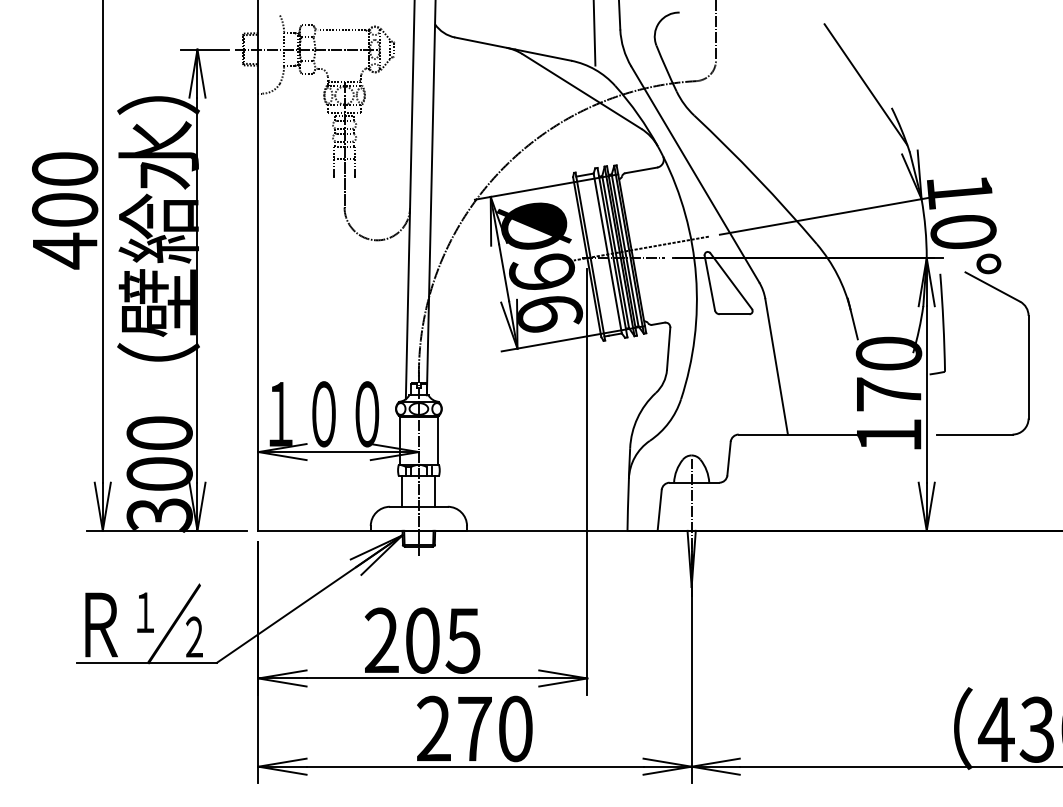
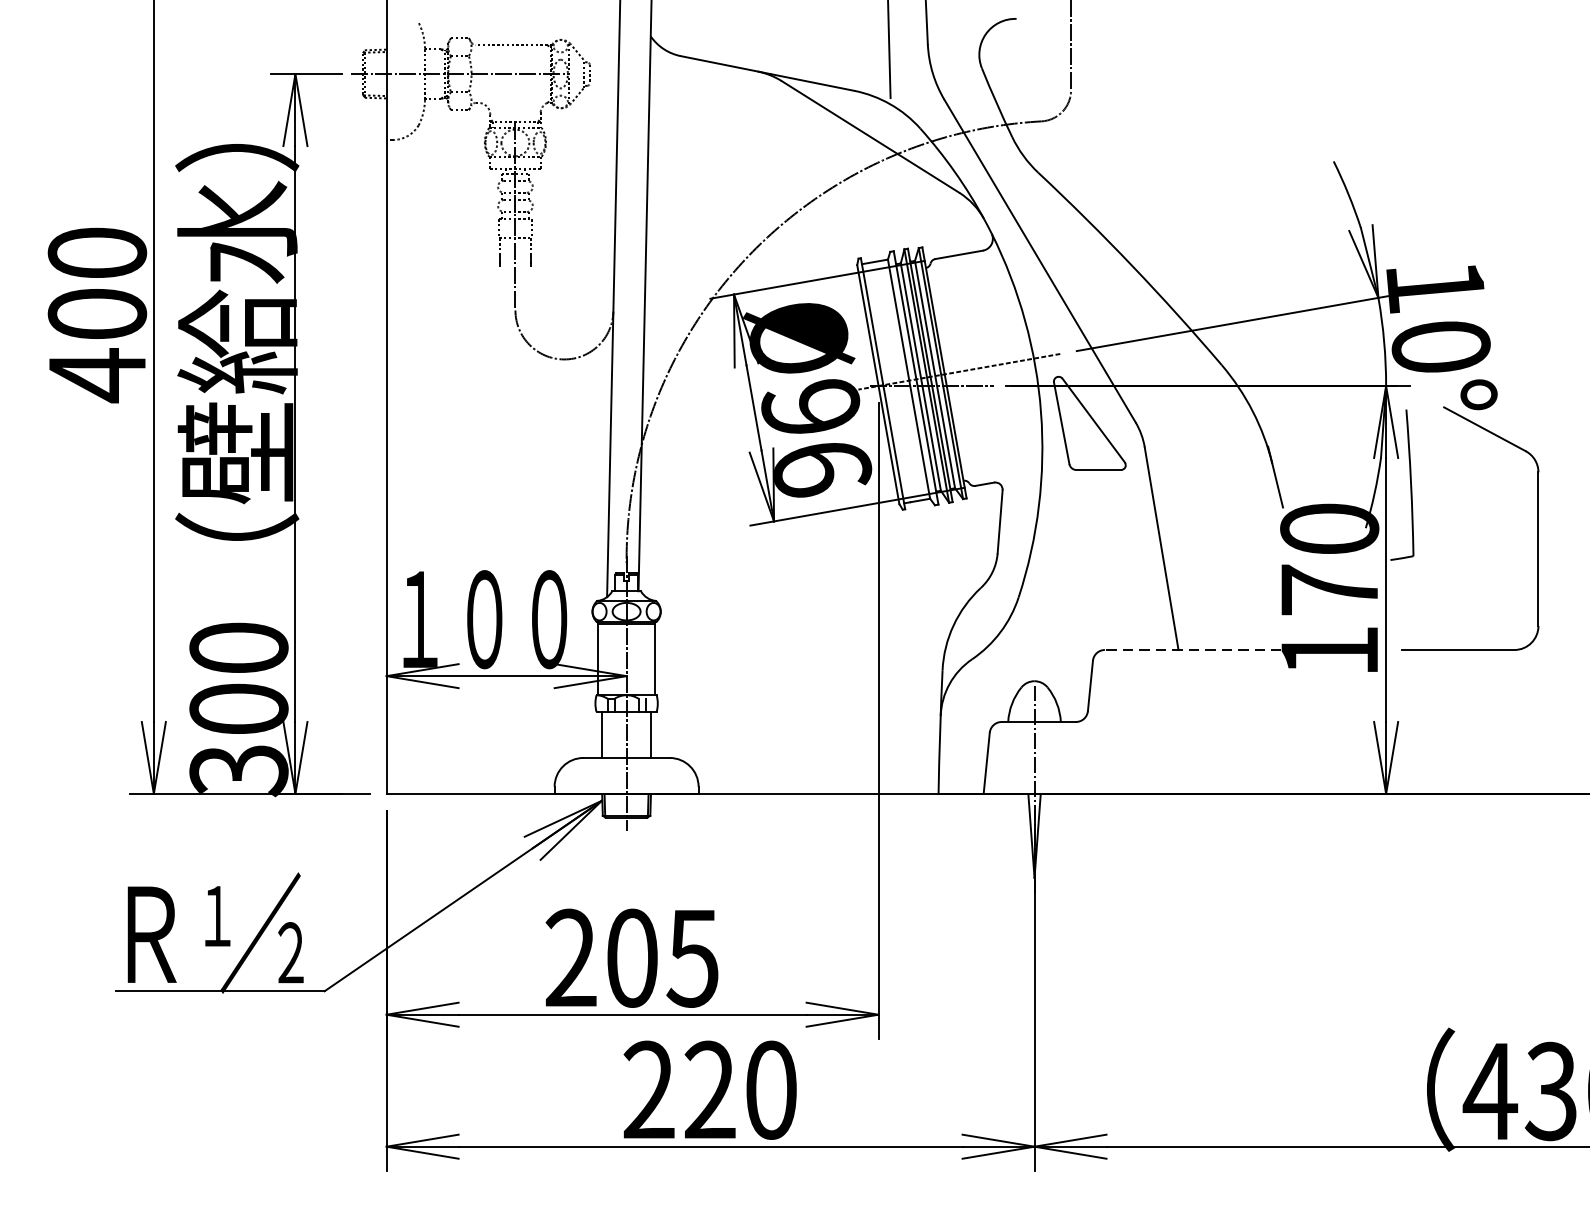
line: (865, 84) -> (1294, 126), removed
line: (797, 434) -> (1192, 649), solid -> dashed
text: (474, 727) -> (709, 1088), 270 -> 220

